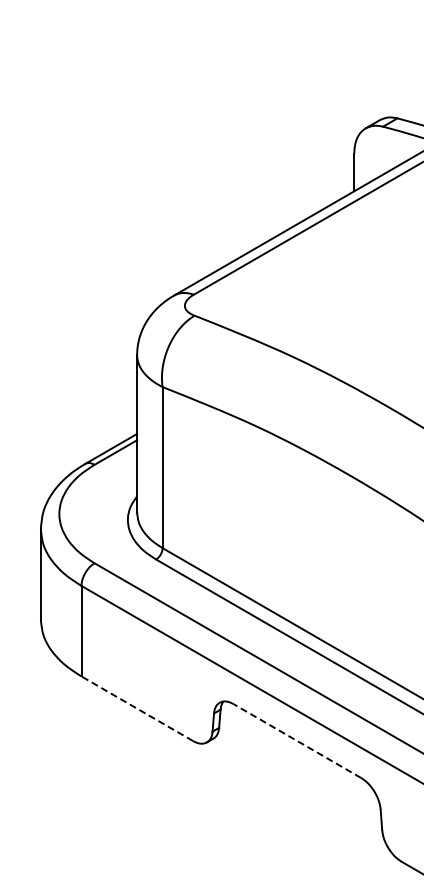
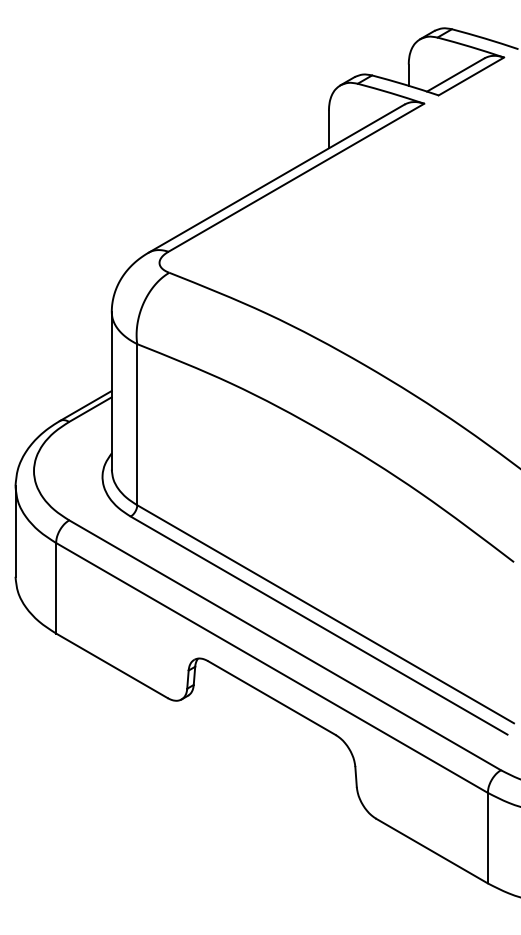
line: (136, 708) -> (111, 665), dashed -> solid
line: (297, 741) -> (272, 698), dashed -> solid

